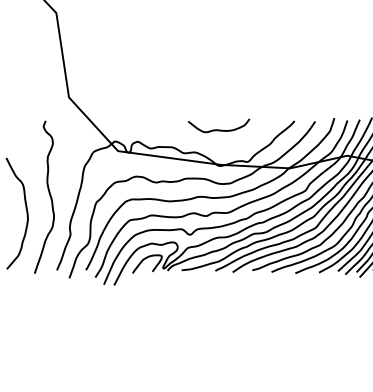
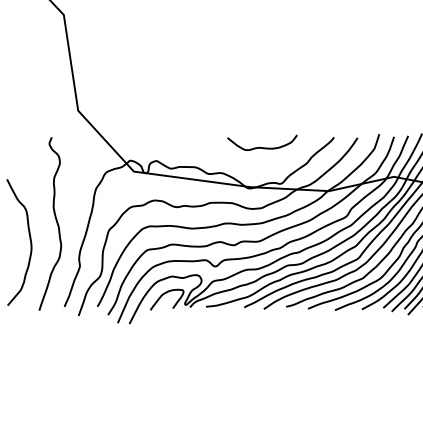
curve: (219, 129) -> (262, 147), moved

